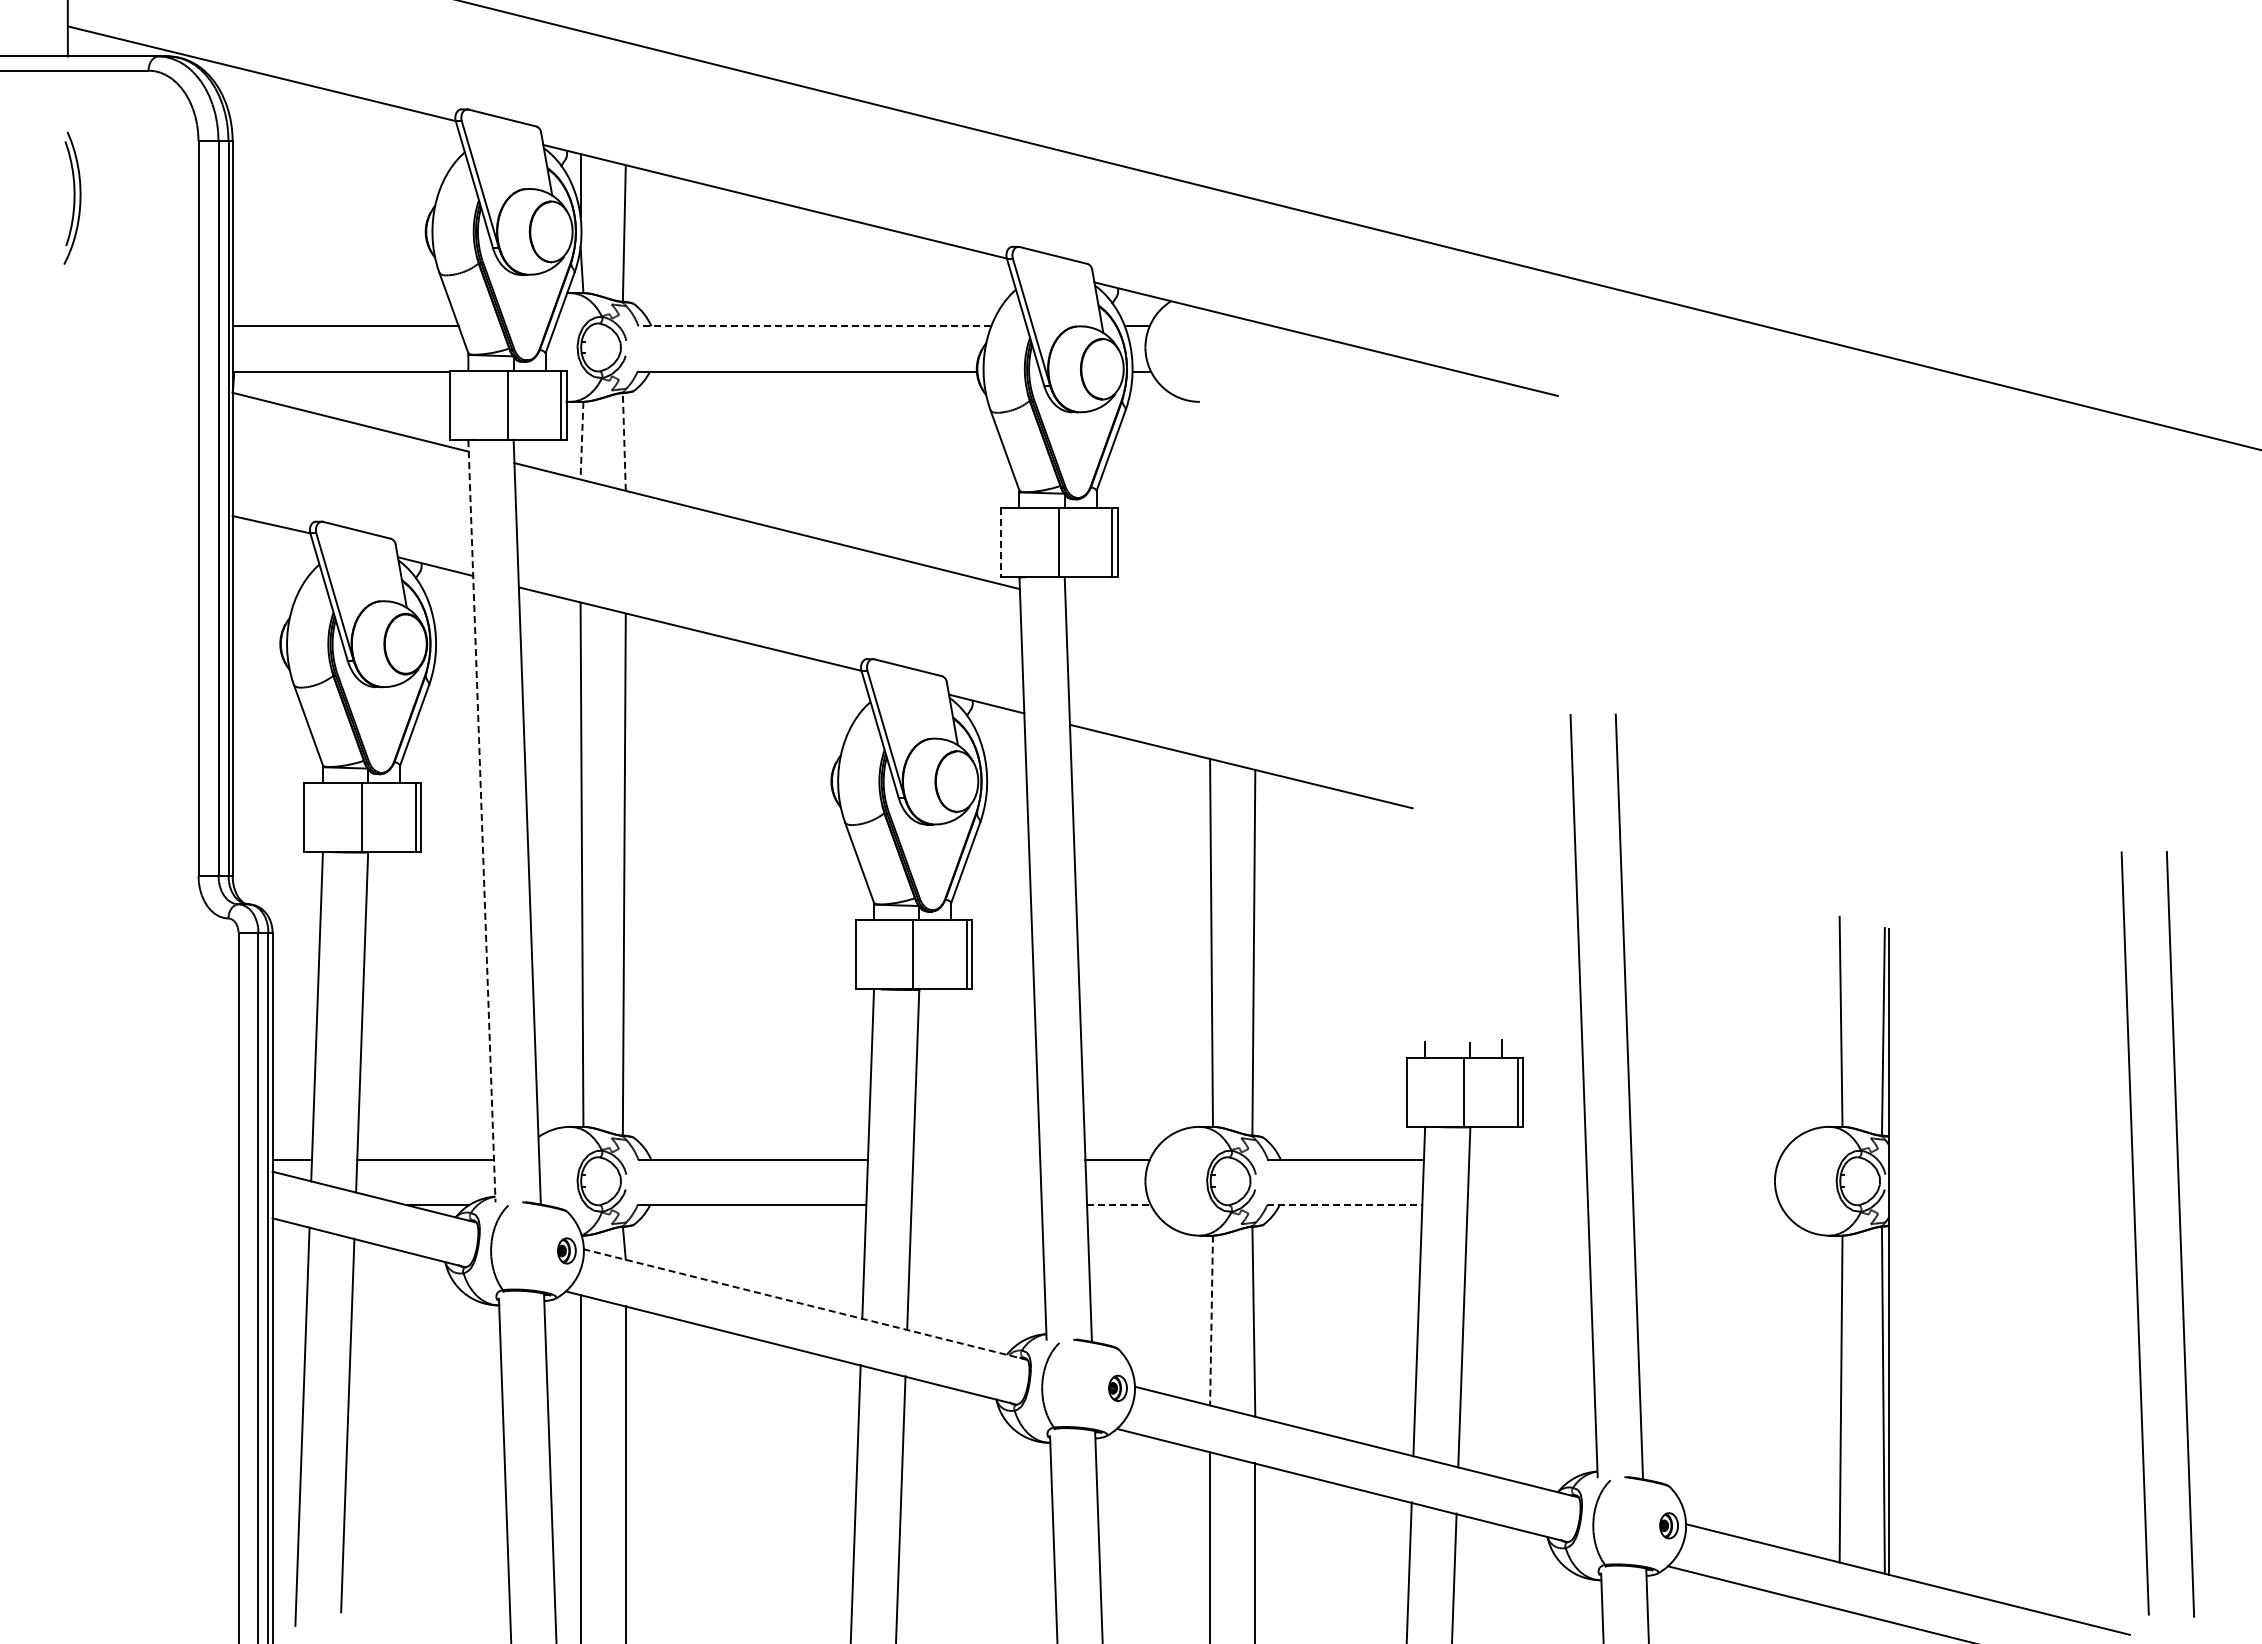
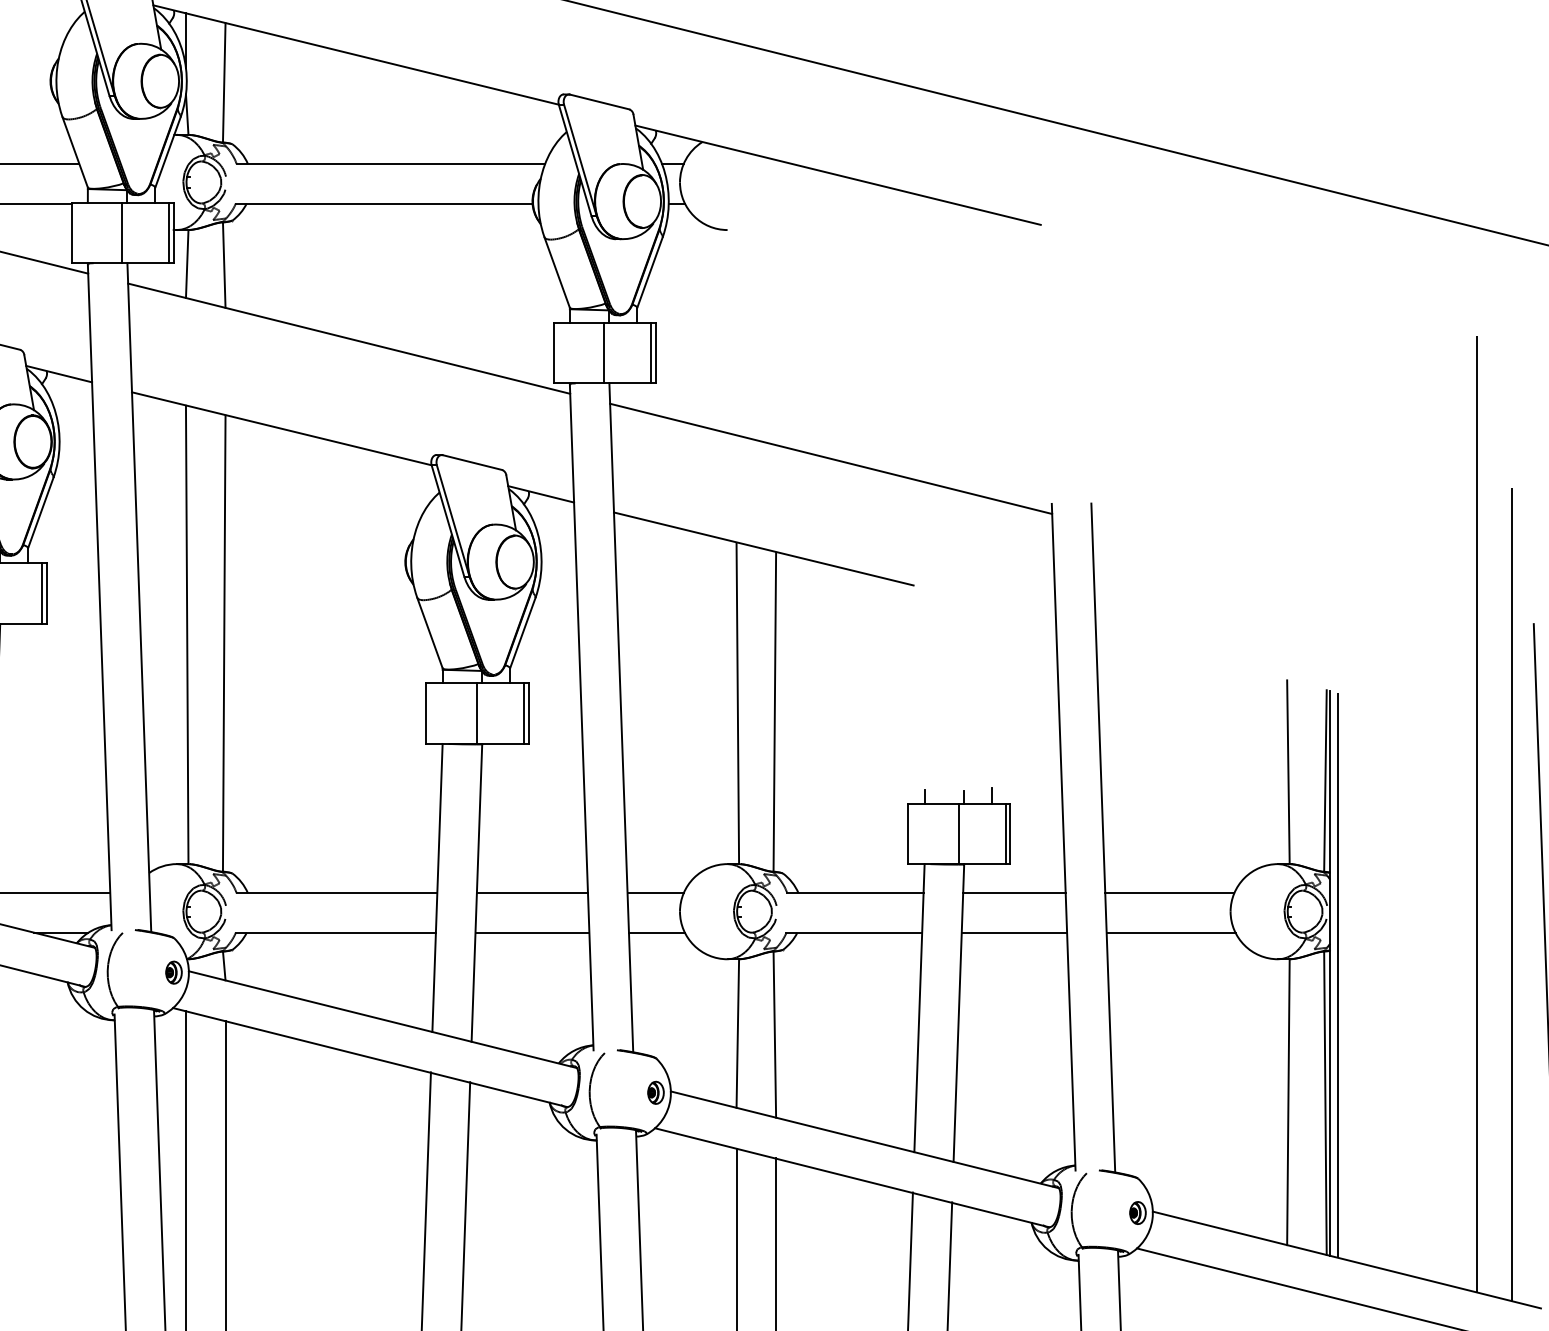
line: (814, 326) -> (390, 164), dashed -> solid
line: (582, 440) -> (187, 263), dashed -> solid
line: (624, 441) -> (224, 264), dashed -> solid
line: (1000, 542) -> (553, 353), dashed -> solid
line: (1317, 663) -> (830, 458), added
line: (481, 821) -> (99, 597), dashed -> solid
line: (2057, 1069) -> (1477, 813), added
line: (976, 1160) -> (532, 893), added
line: (1527, 1160) -> (1014, 893), added
line: (1705, 1160) -> (1169, 893), added
line: (2097, 1161) -> (1512, 894), added
line: (976, 1205) -> (532, 932), added
line: (1119, 1205) -> (657, 932), dashed -> solid
line: (1344, 1205) -> (854, 932), dashed -> solid
line: (1527, 1205) -> (1014, 932), added
line: (1706, 1205) -> (1170, 932), added
line: (1897, 1253) -> (1337, 974), added
line: (805, 1304) -> (382, 1019), dashed -> solid
line: (1211, 1320) -> (737, 1033), dashed -> solid

